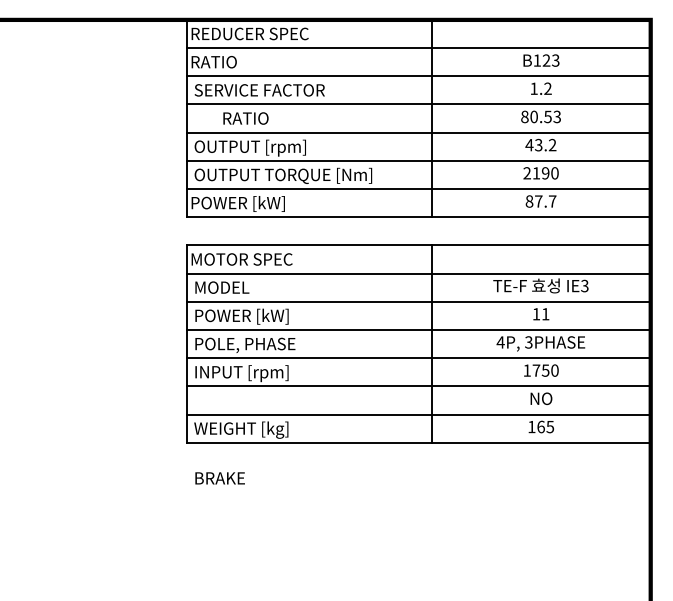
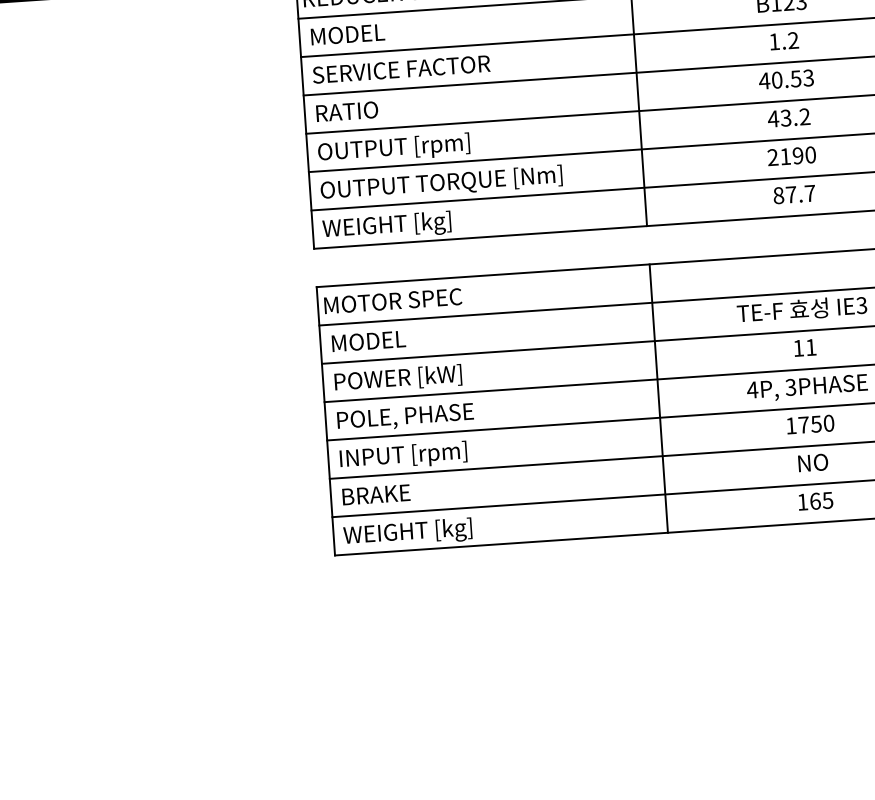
text: (220, 61) -> (345, 33), RATIO -> MODEL
text: (524, 116) -> (764, 80), 80.53 -> 40.53
text: (245, 118) -> (346, 111), moved
text: (239, 204) -> (384, 226), POWER [kW] -> WEIGHT [kg]
text: (219, 478) -> (375, 495), moved

